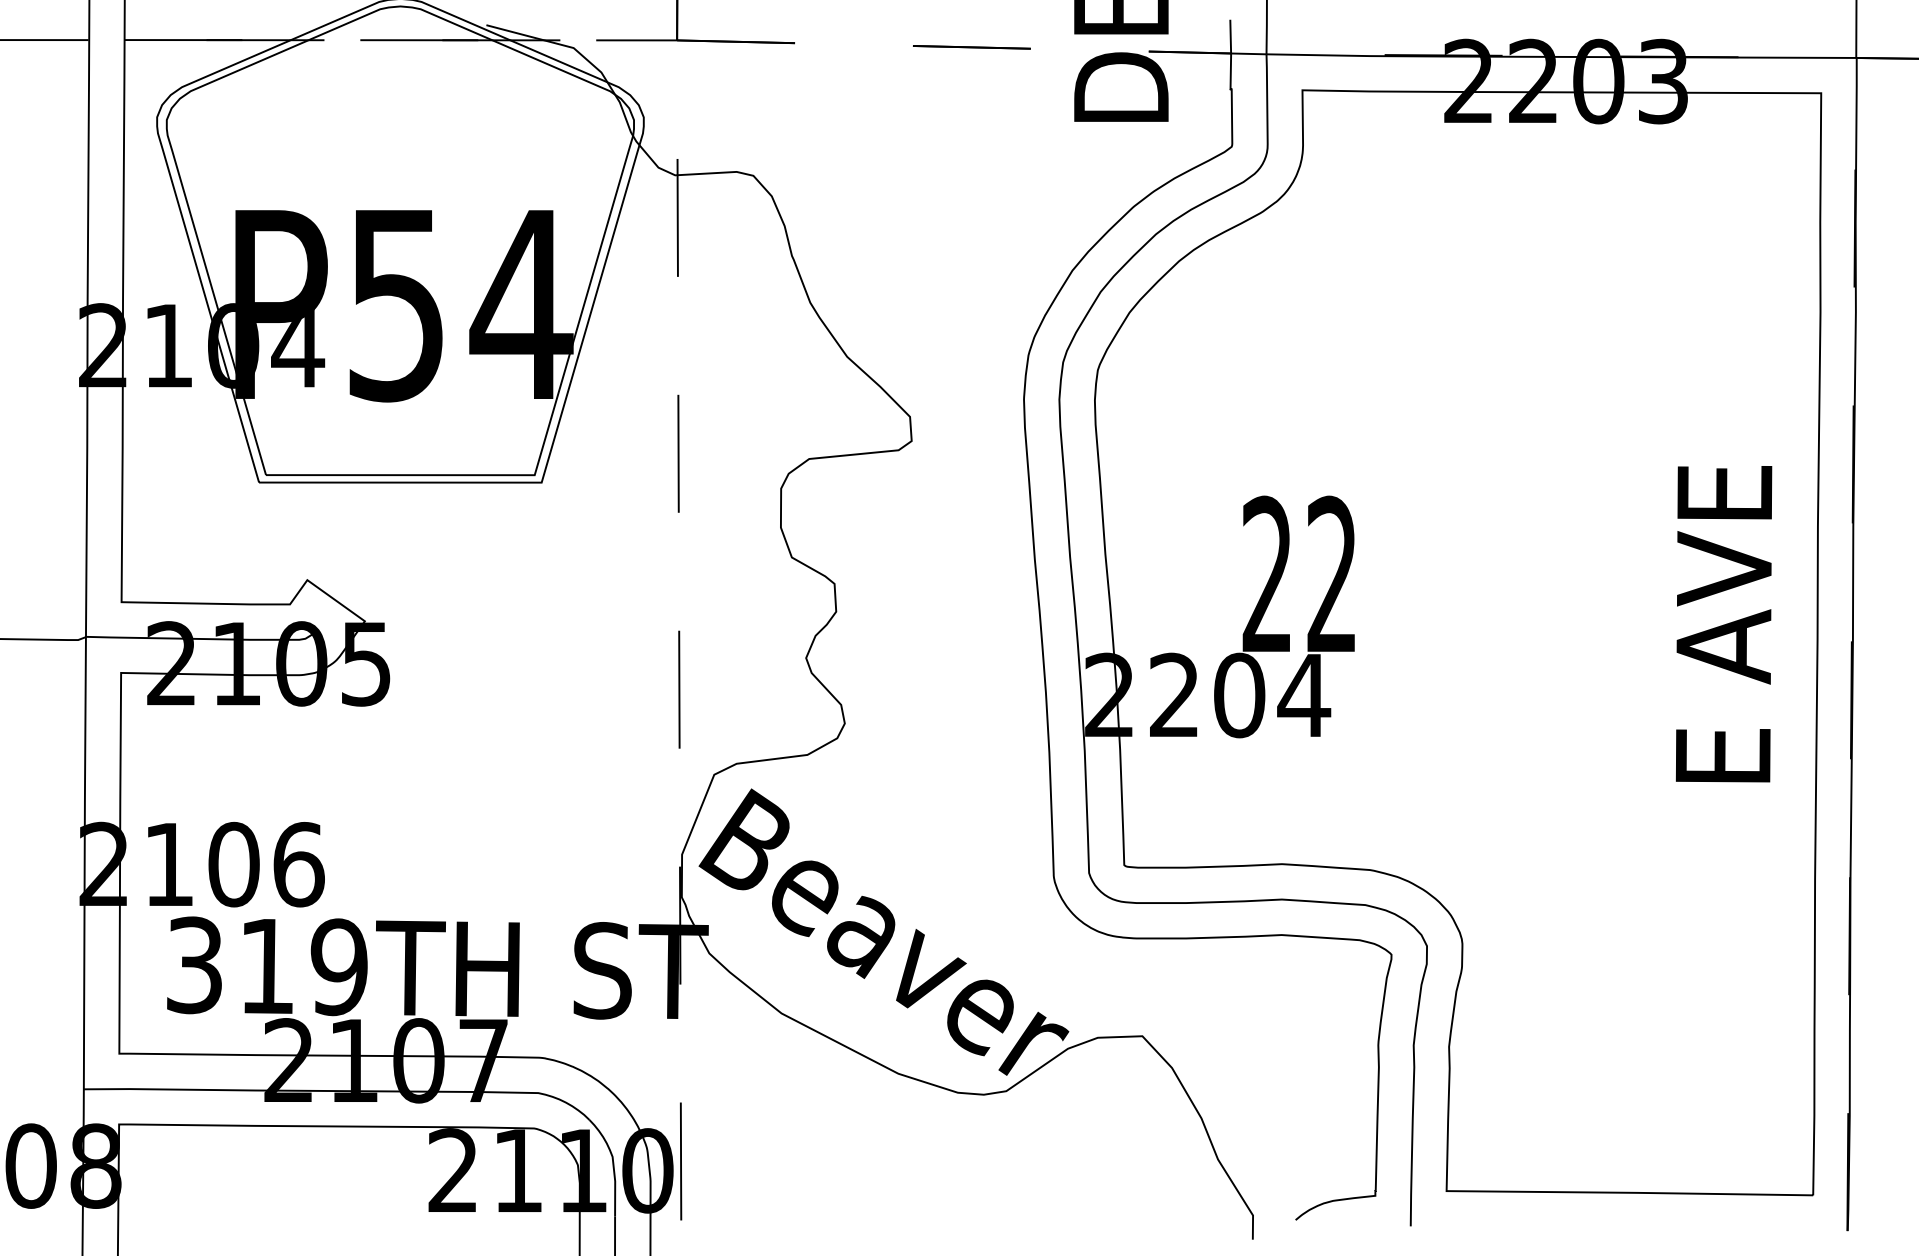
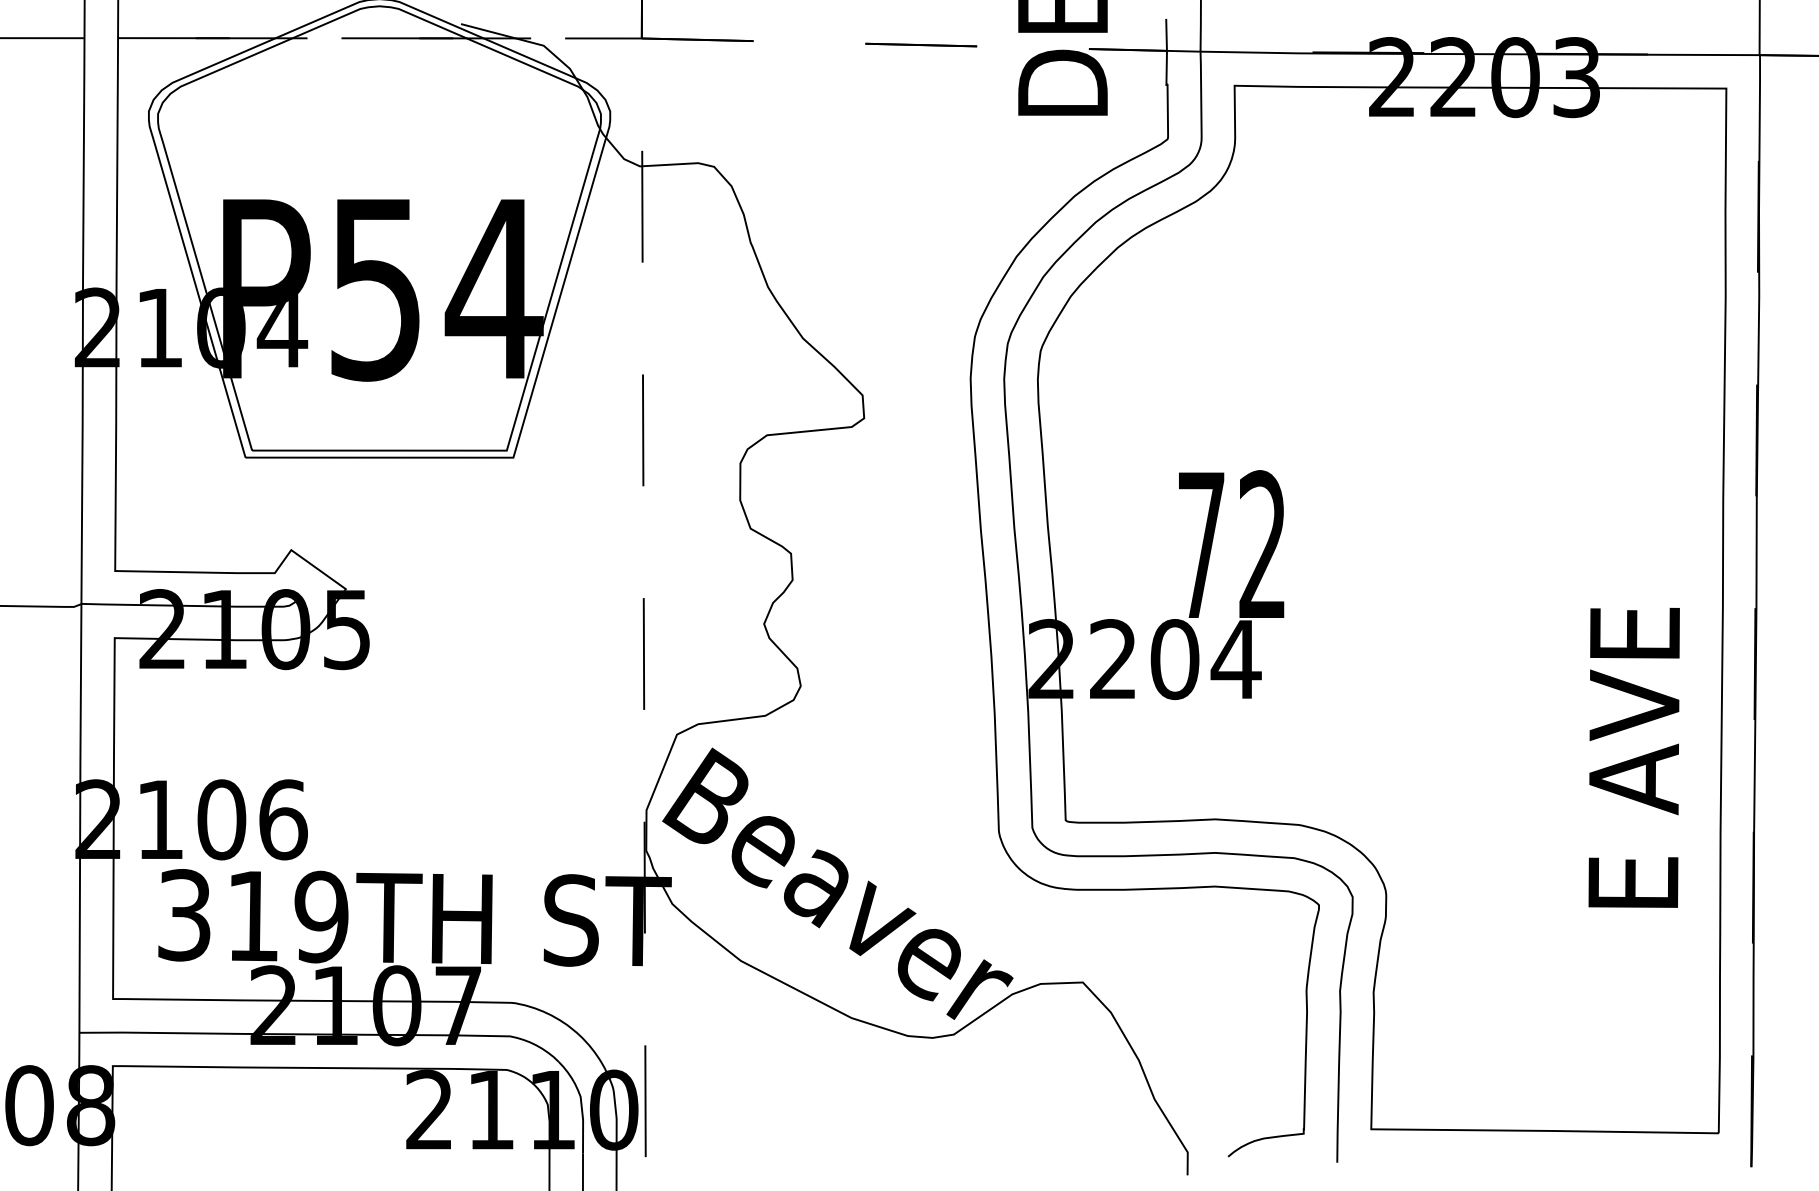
text: (1267, 573) -> (1201, 543), 22 -> 72
text: (1723, 623) -> (1633, 757), moved

